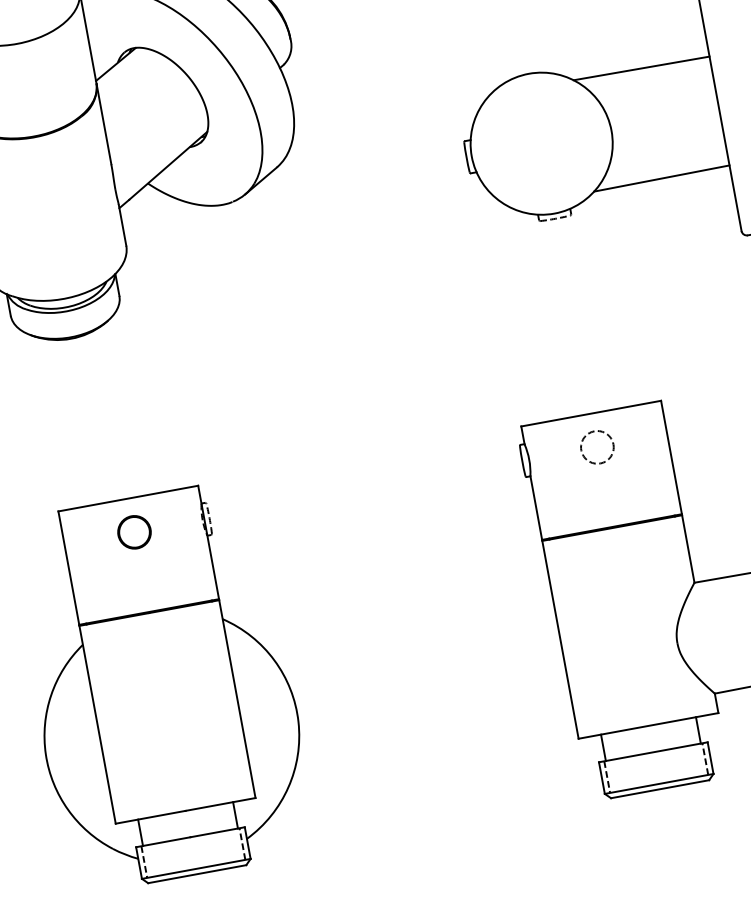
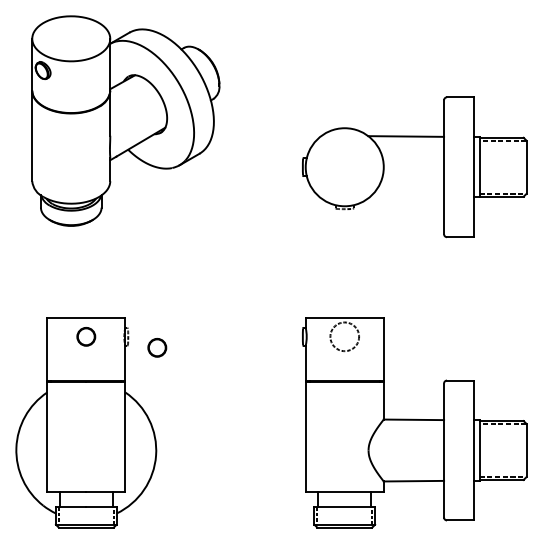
line: (662, 177) -> (406, 197), removed
circle: (596, 446) -> (344, 336), size x1.6
part: (265, 528) -> (157, 347), added

